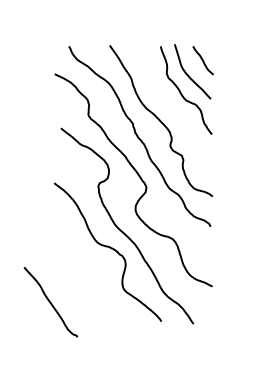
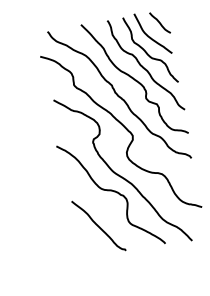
curve: (174, 108) -> (143, 66), added
curve: (50, 302) -> (98, 226), moved

